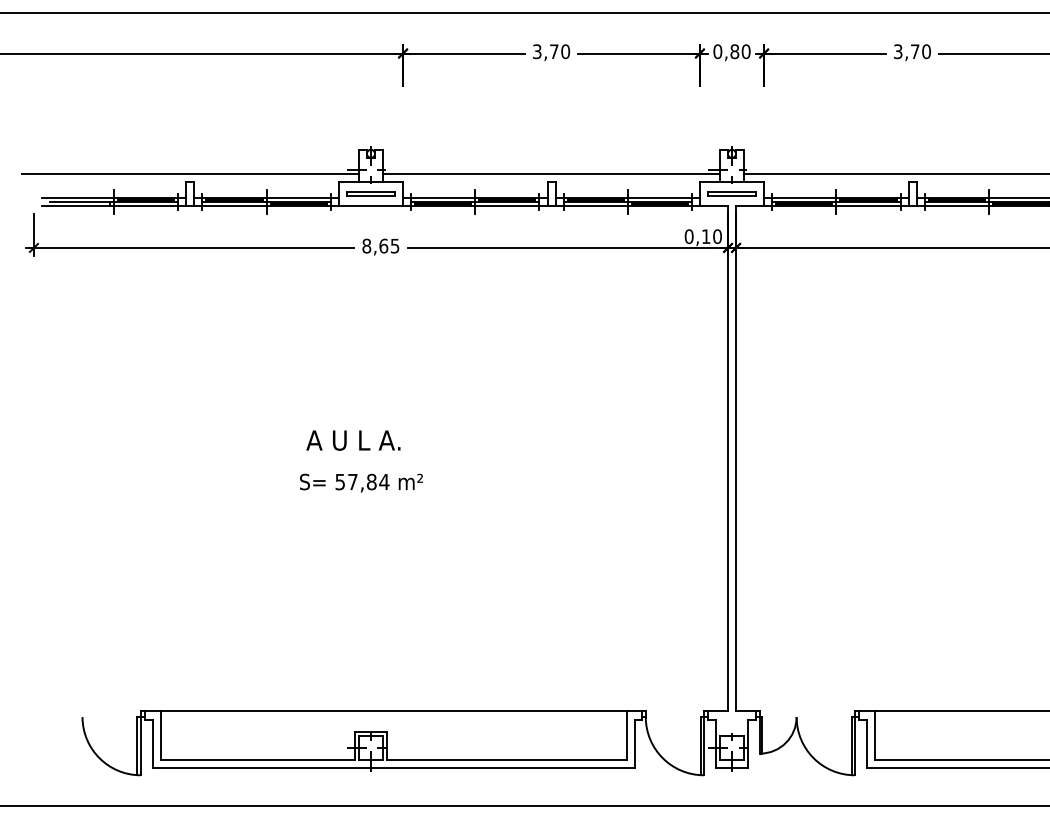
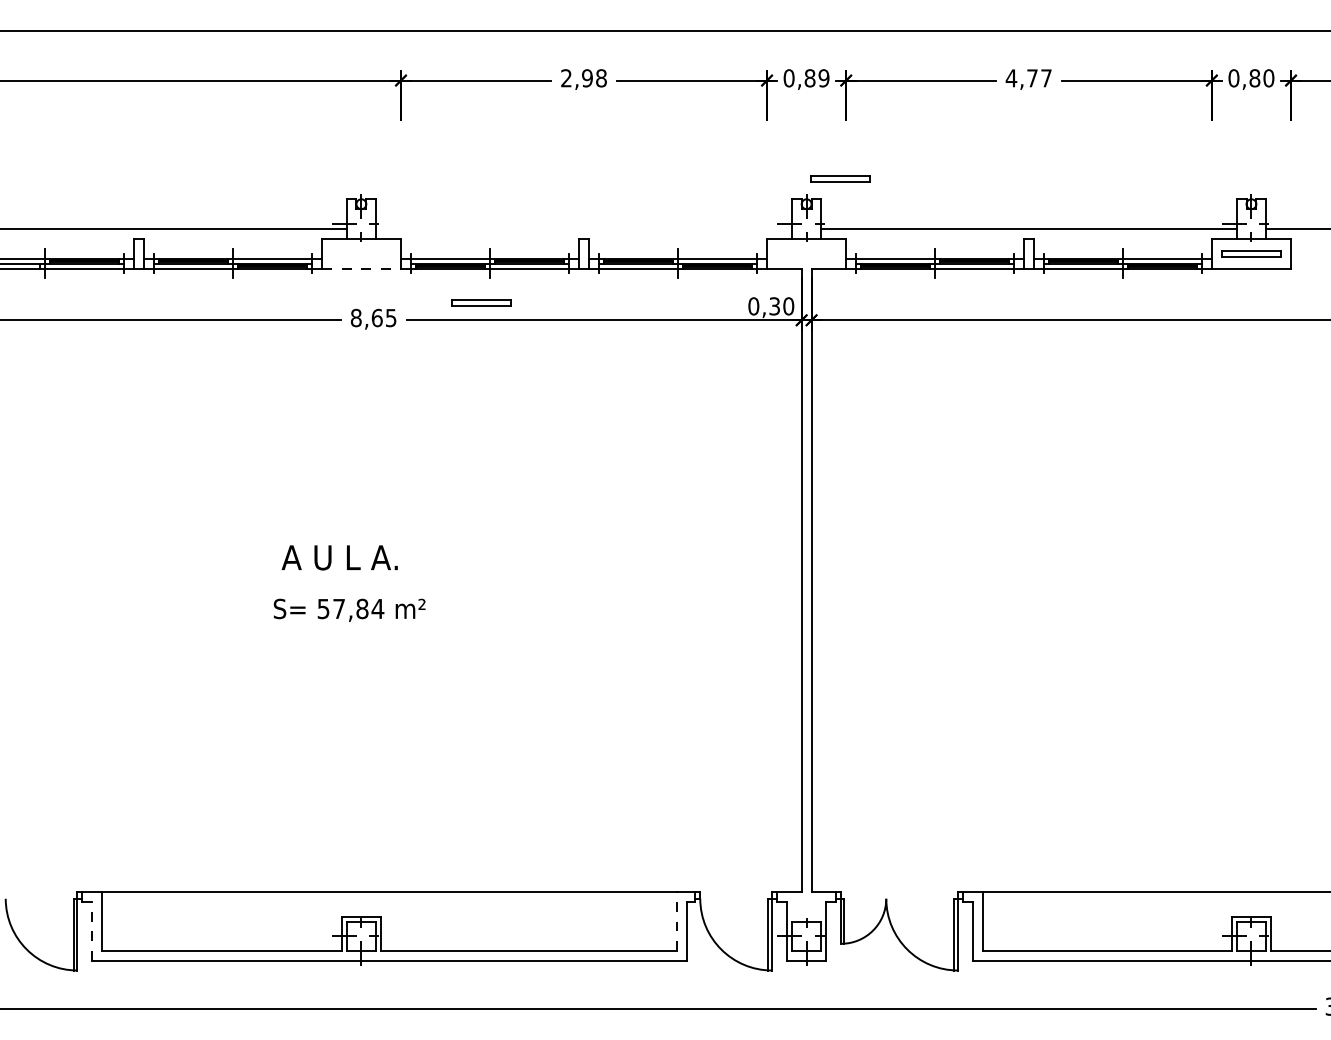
text: (551, 51) -> (583, 78), 3,70 -> 2,98
text: (745, 51) -> (823, 78), 0,80 -> 0,89
text: (911, 51) -> (1028, 78), 3,70 -> 4,77
line: (551, 173) -> (583, 228), removed
part: (371, 193) -> (481, 302), moved
part: (731, 193) -> (840, 178), moved
line: (371, 205) -> (361, 268), solid -> dashed
text: (705, 236) -> (774, 306), 0,10 -> 0,30
line: (626, 735) -> (676, 921), solid -> dashed
line: (152, 743) -> (92, 931), solid -> dashed

